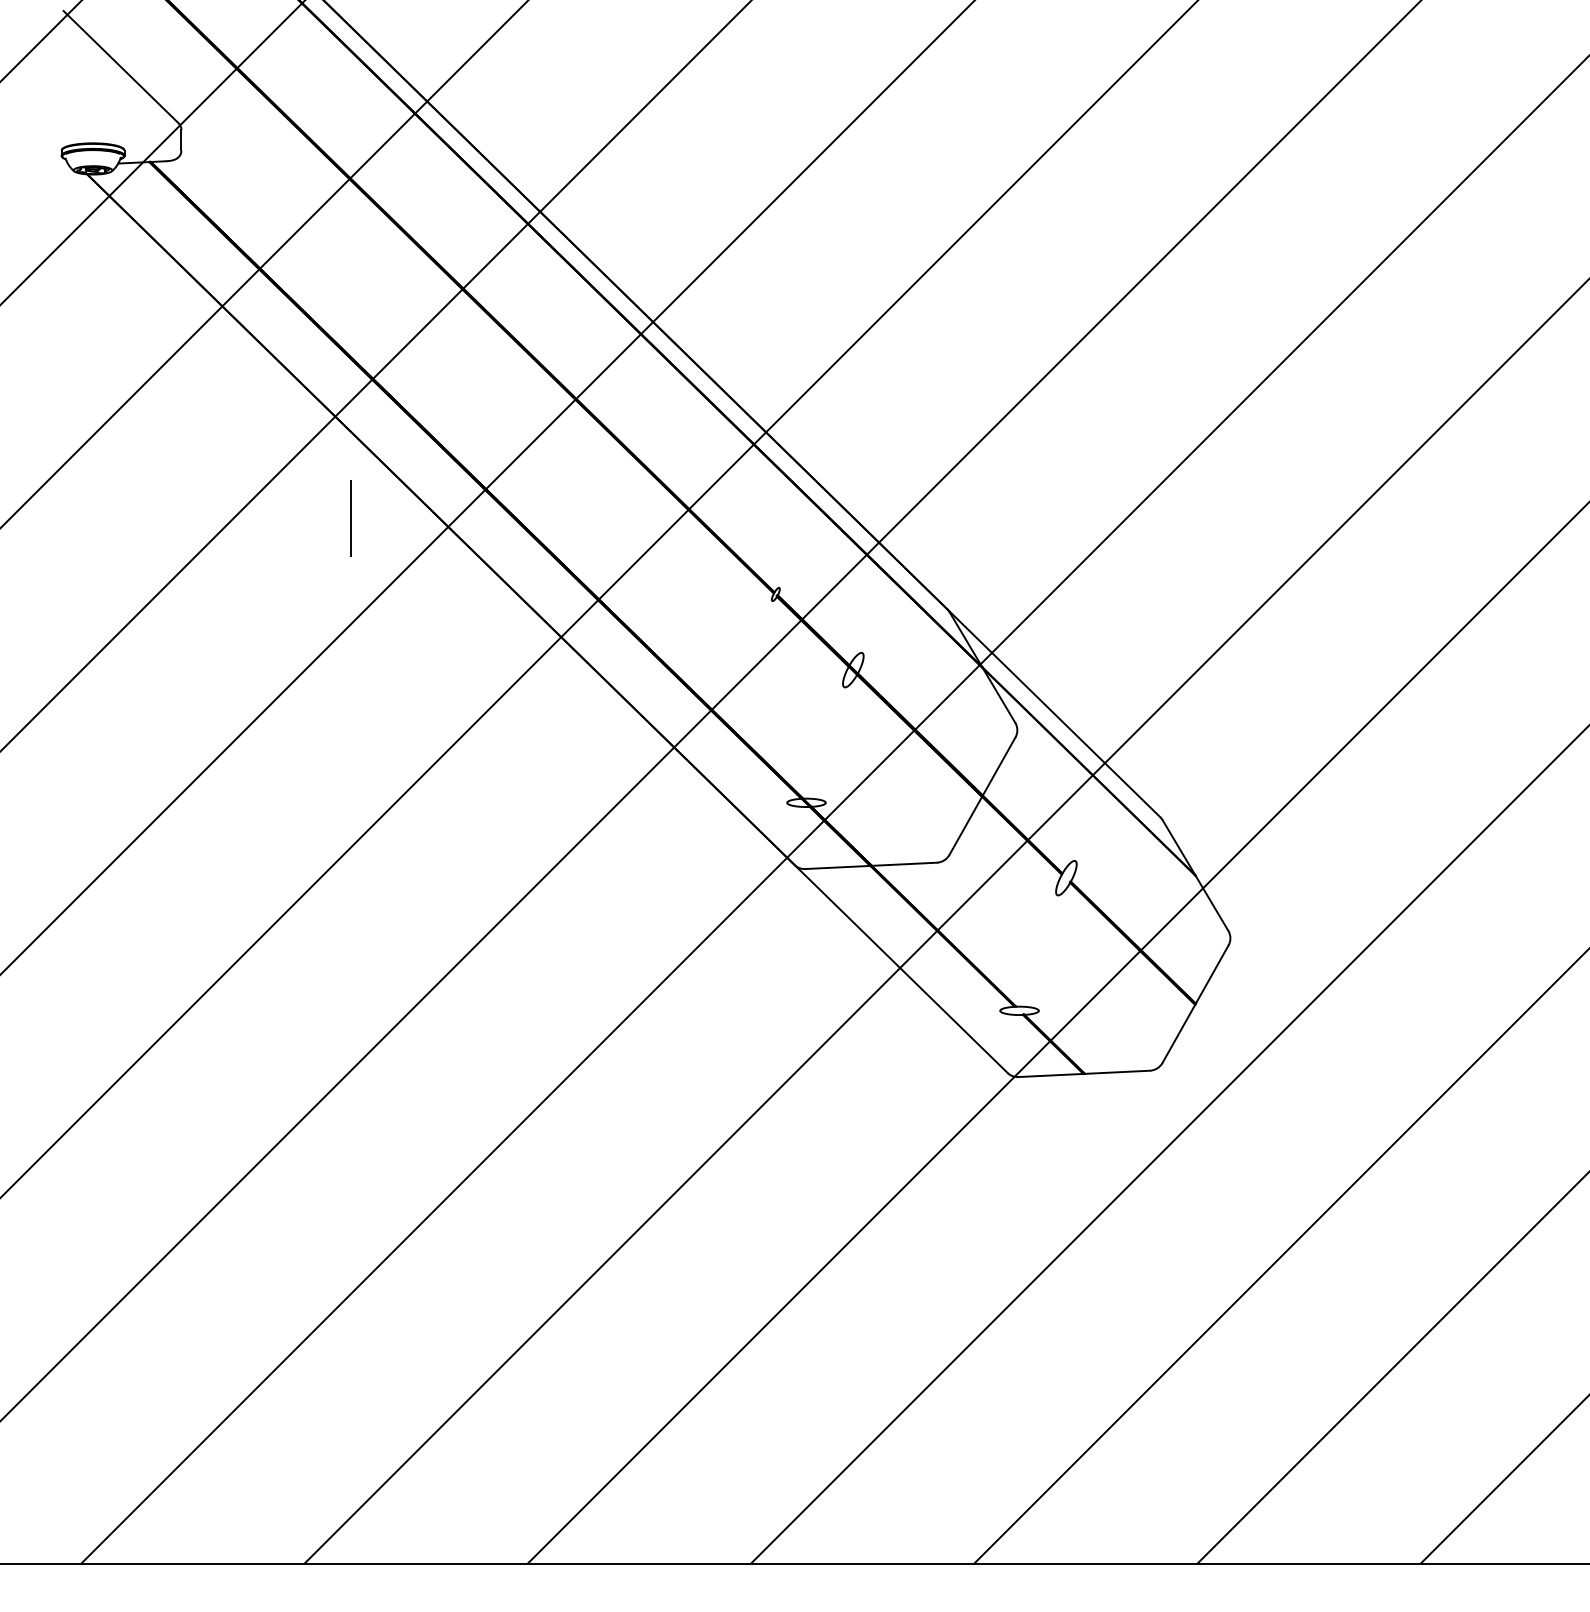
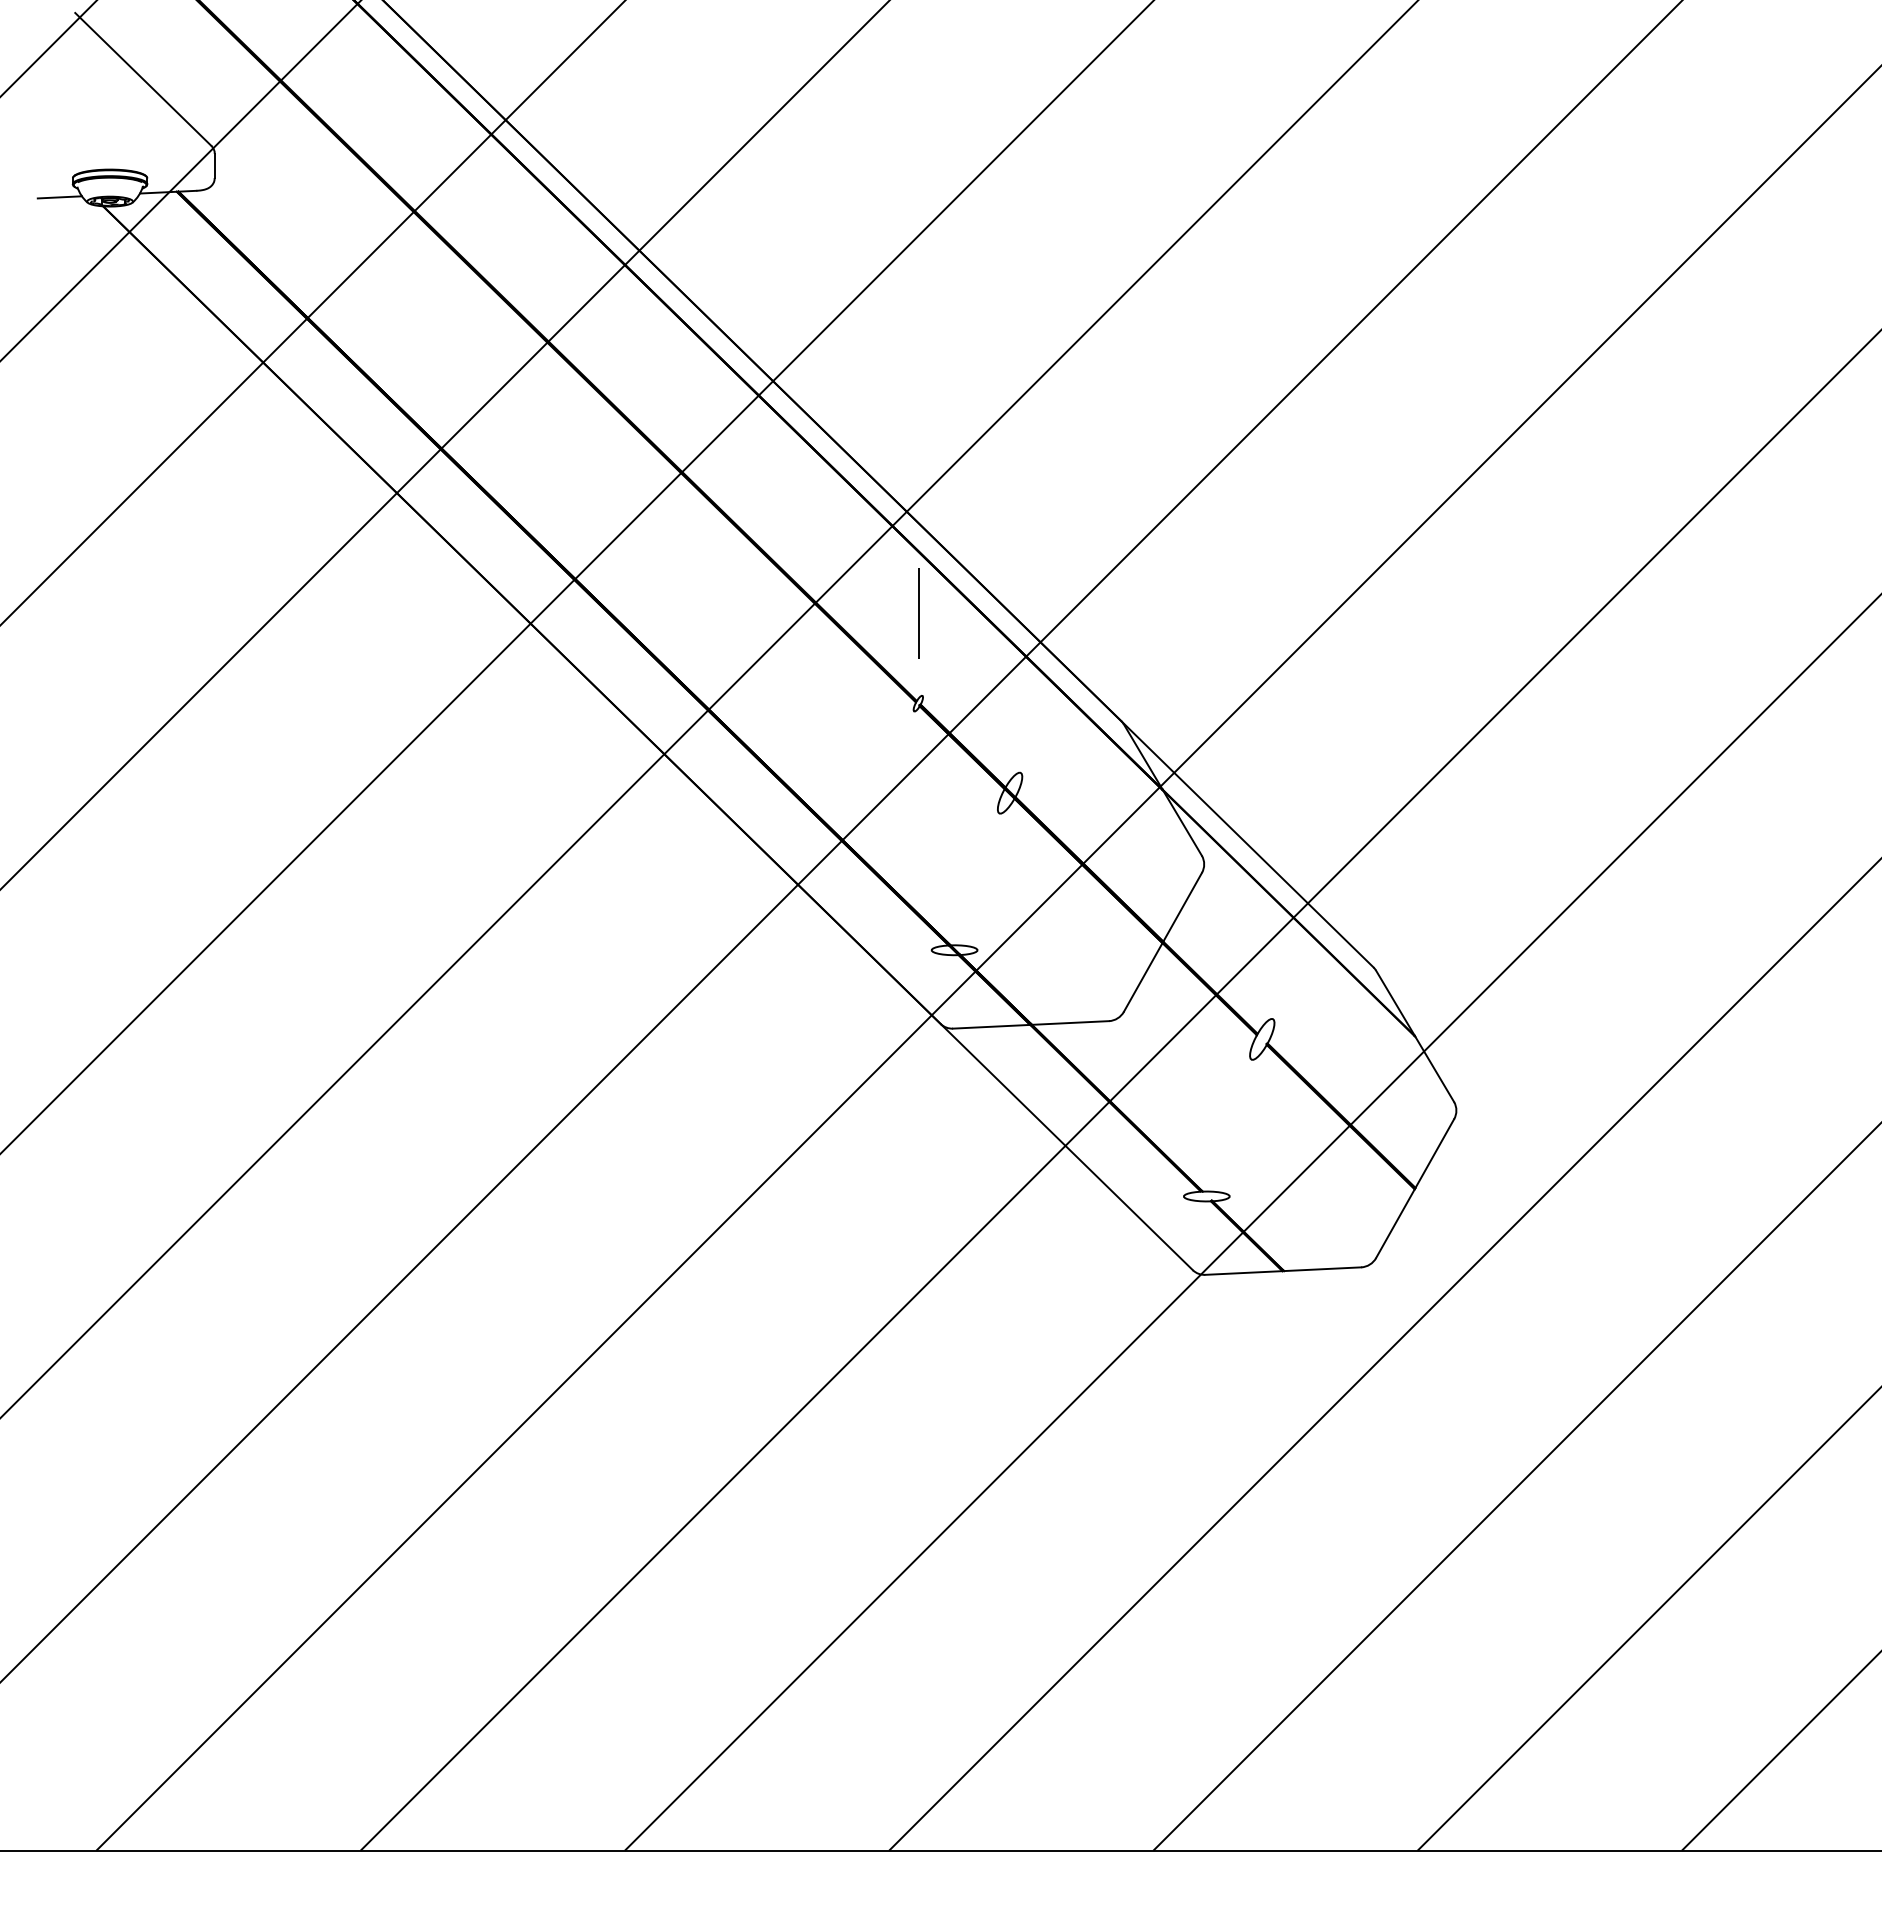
line: (50, 166) -> (59, 197), added
line: (351, 518) -> (918, 613), moved

